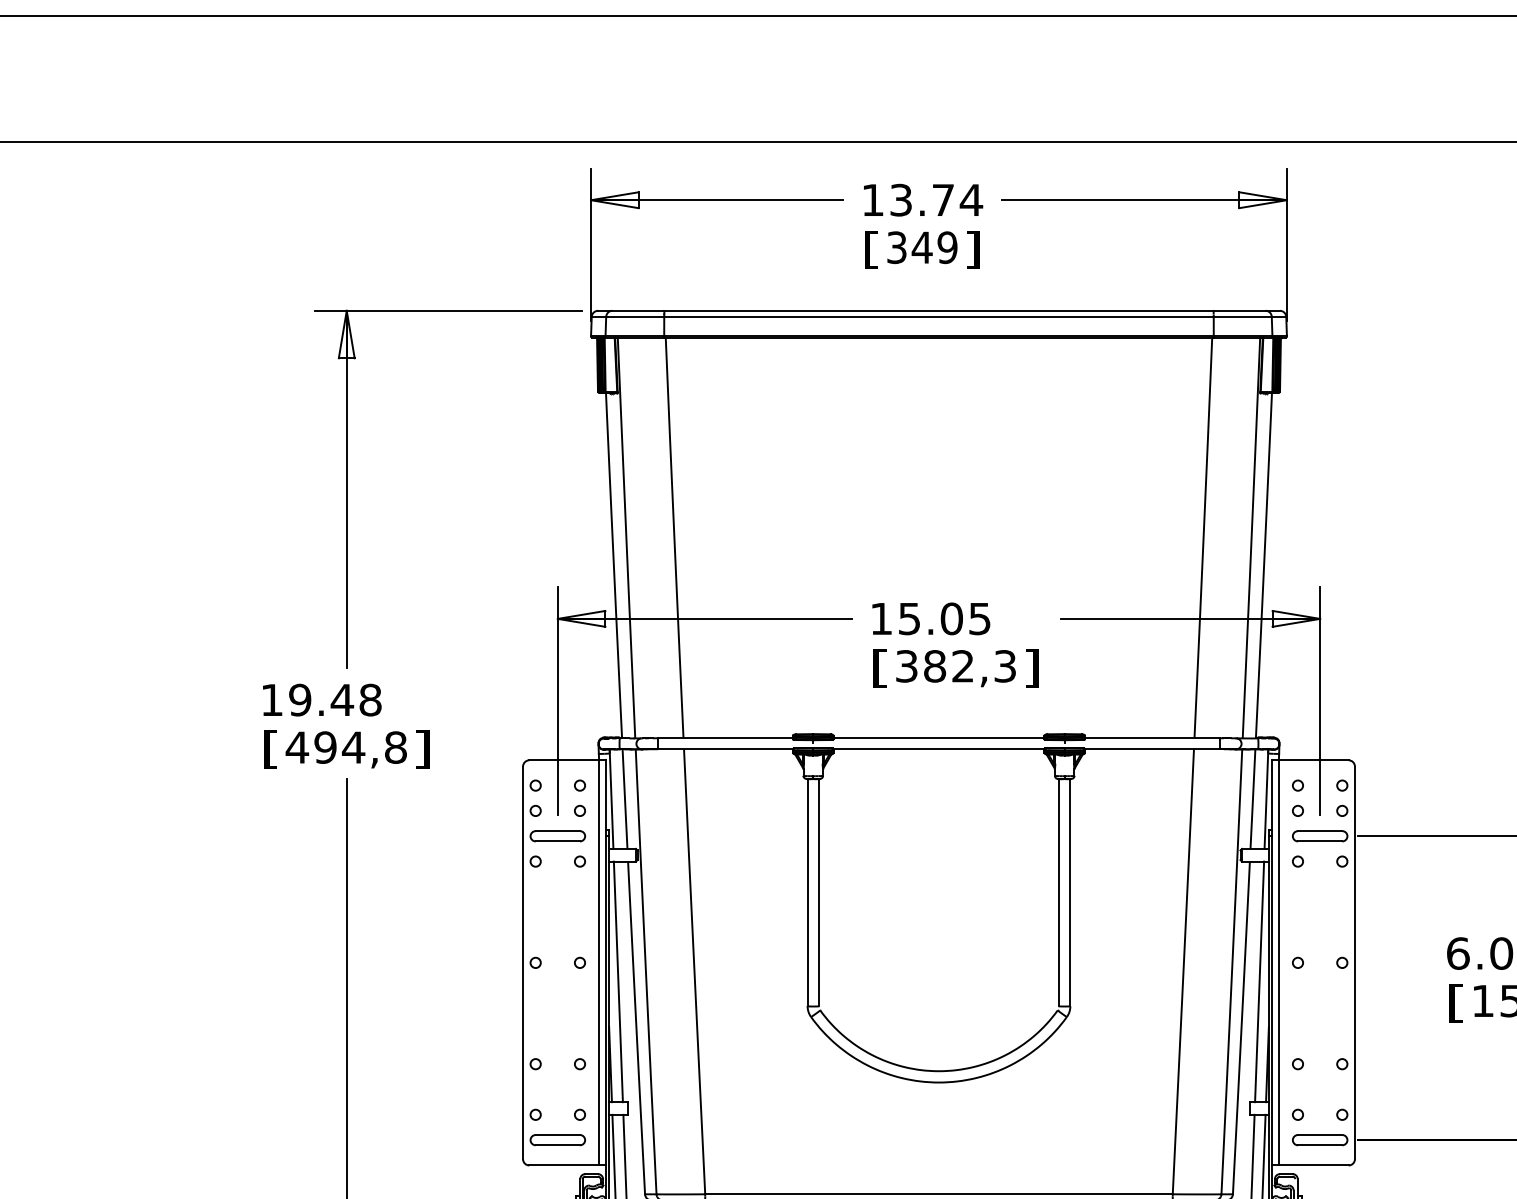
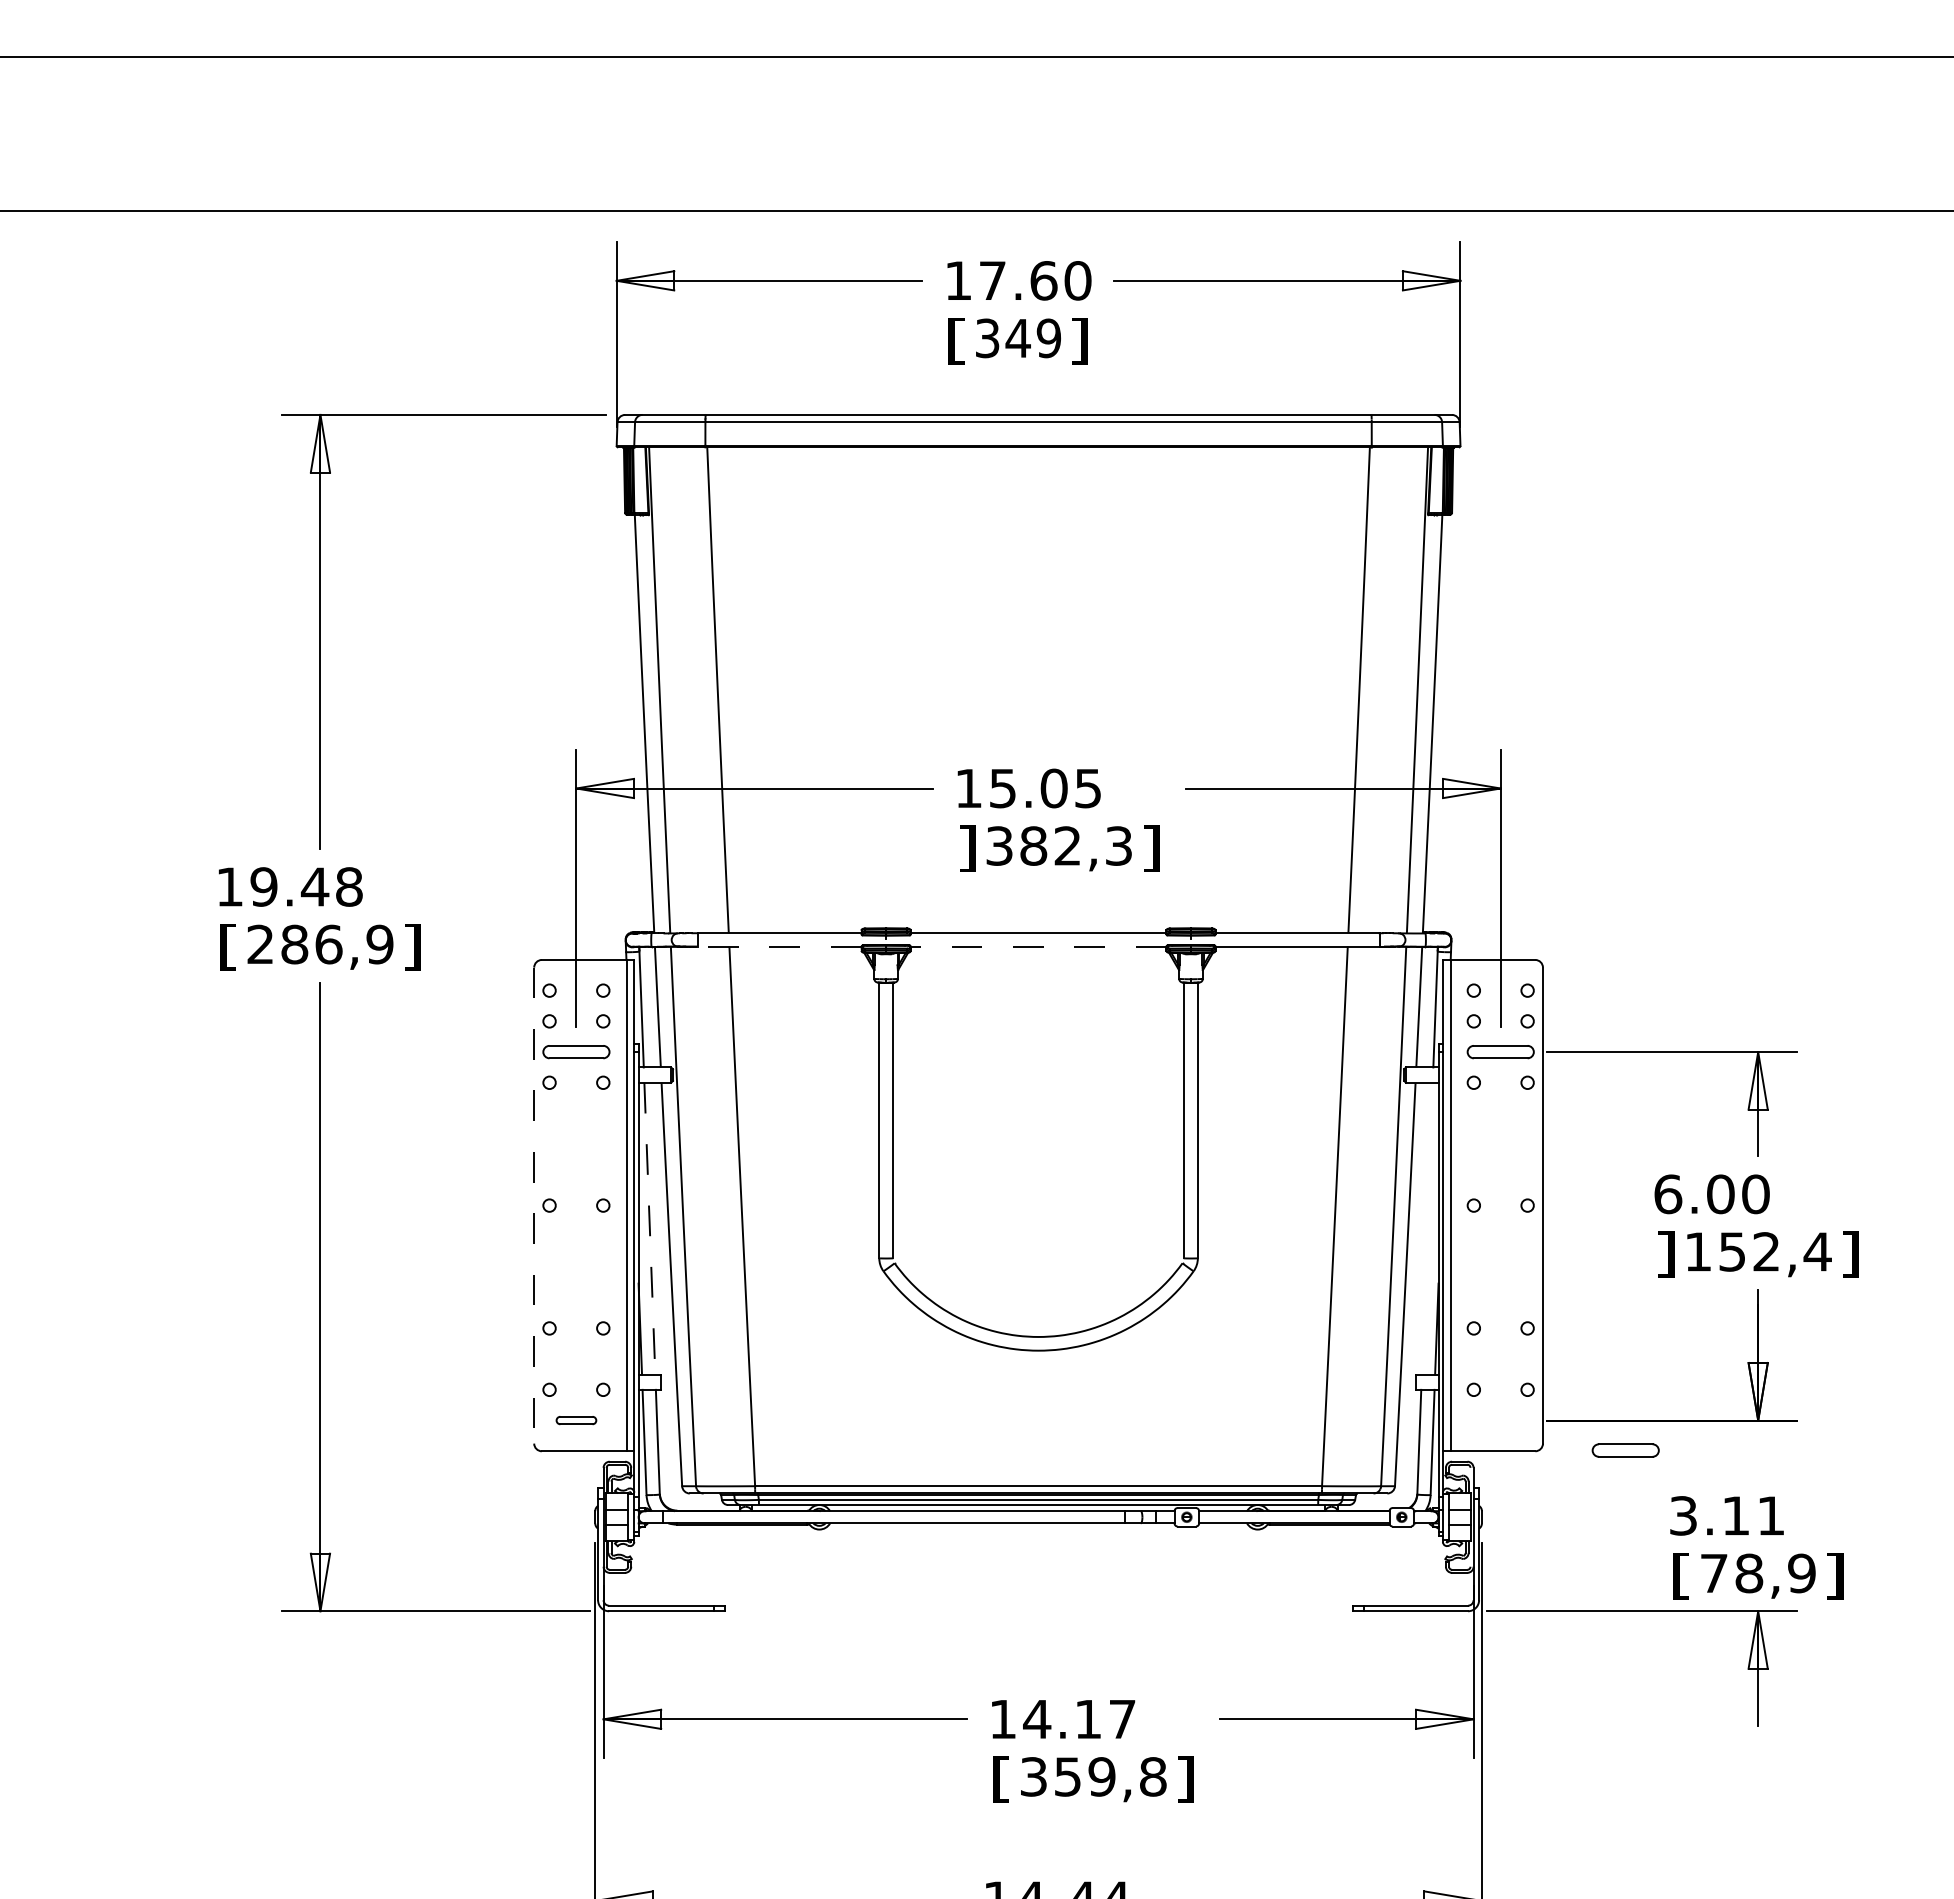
text: (936, 199) -> (1035, 280), 13.74 -> 17.60
text: (880, 668) -> (967, 848), [ -> ]
text: (345, 747) -> (319, 944), 494,8 -> 286,9
line: (724, 749) -> (778, 946), solid -> dashed
line: (938, 749) -> (1038, 946), solid -> dashed
line: (523, 962) -> (534, 1205), solid -> dashed
line: (618, 981) -> (649, 1228), solid -> dashed
line: (1258, 981) -> (1426, 1228), removed
text: (1456, 1003) -> (1665, 1254), [ -> ]
part: (557, 1140) -> (576, 1420), size x0.6
part: (1319, 1140) -> (1625, 1450), moved

